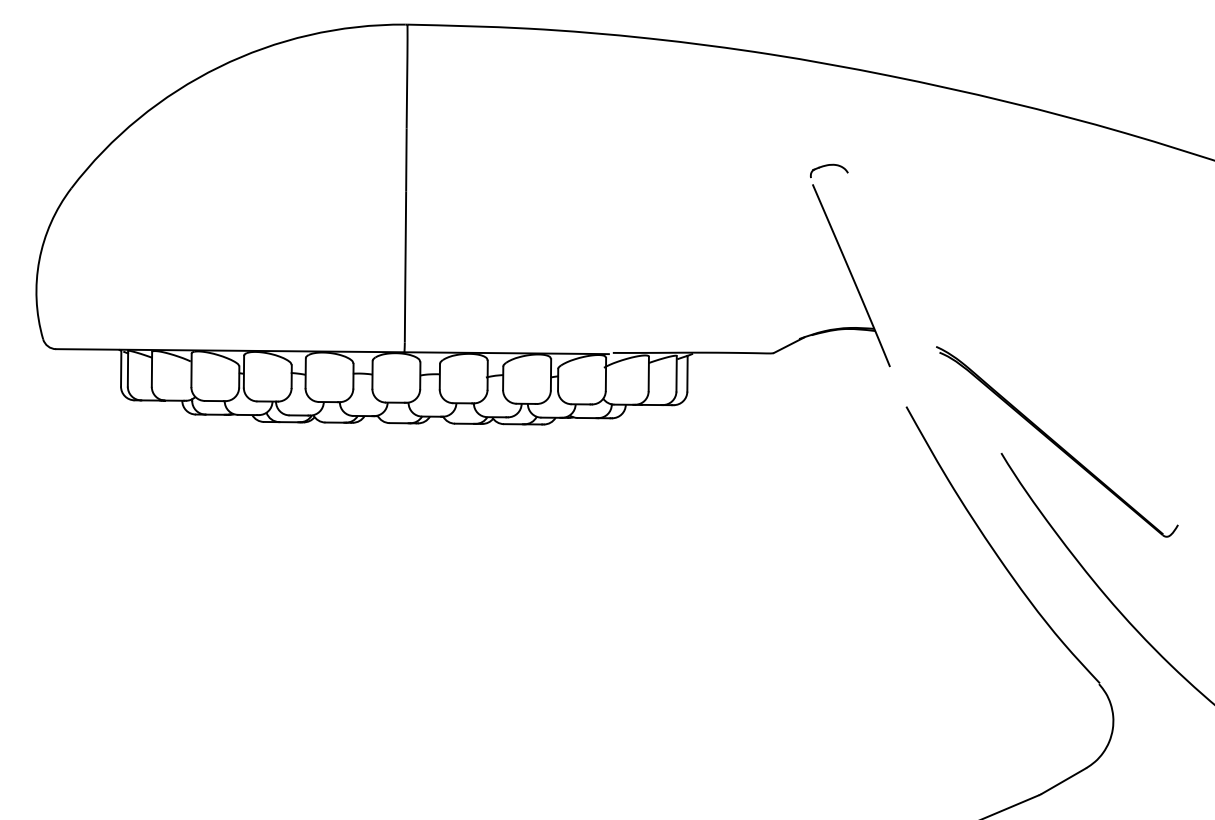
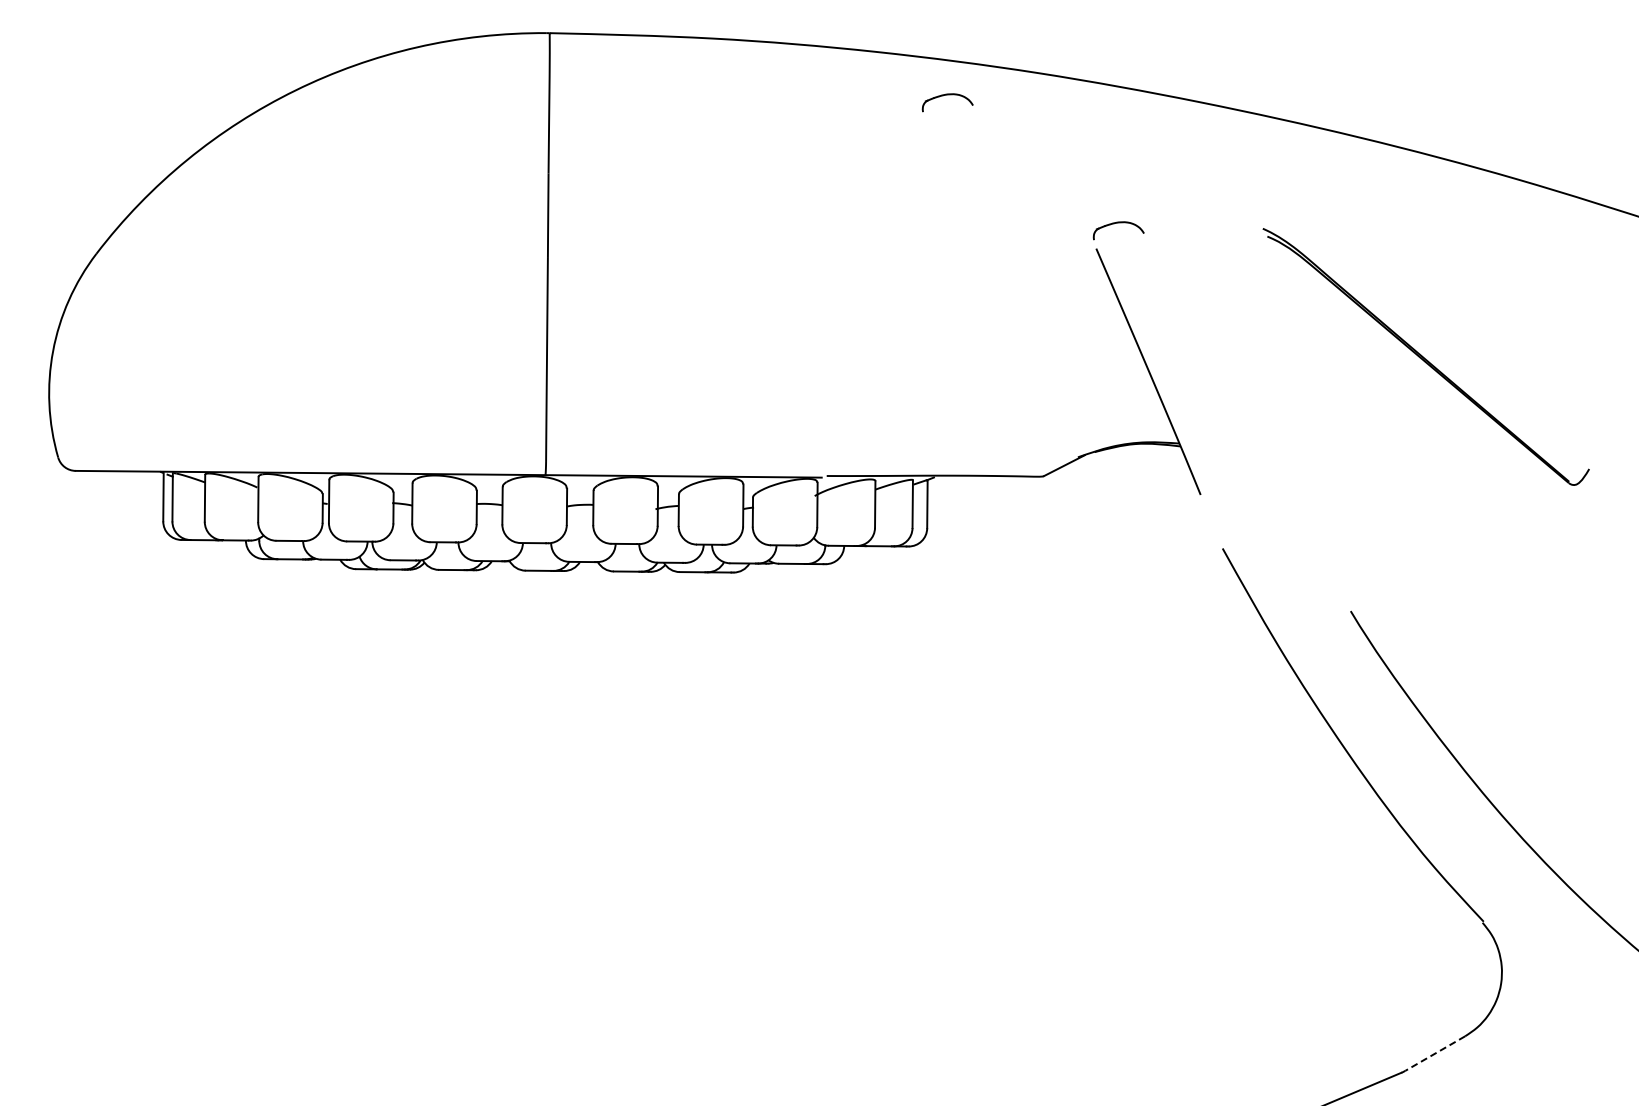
part: (702, 70) -> (947, 95), added
part: (1056, 441) -> (1425, 356), moved
line: (1064, 781) -> (1435, 1053), solid -> dashed

